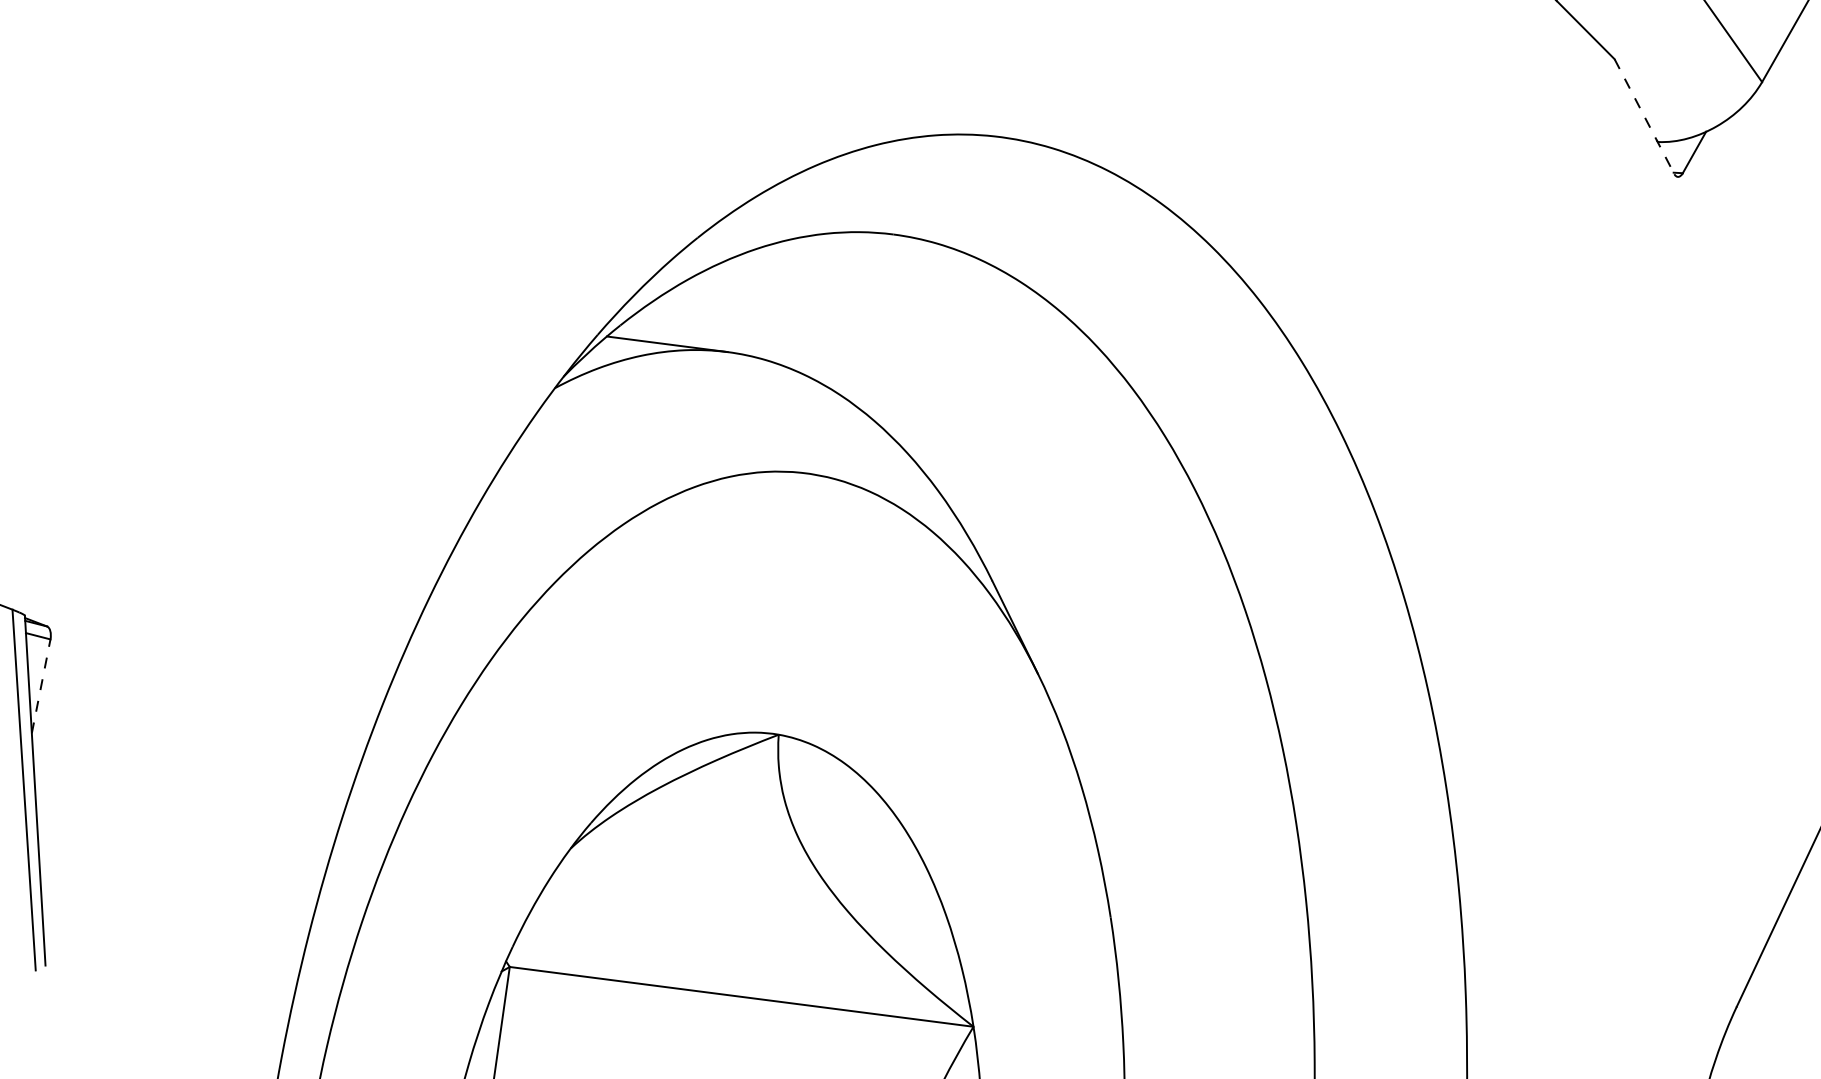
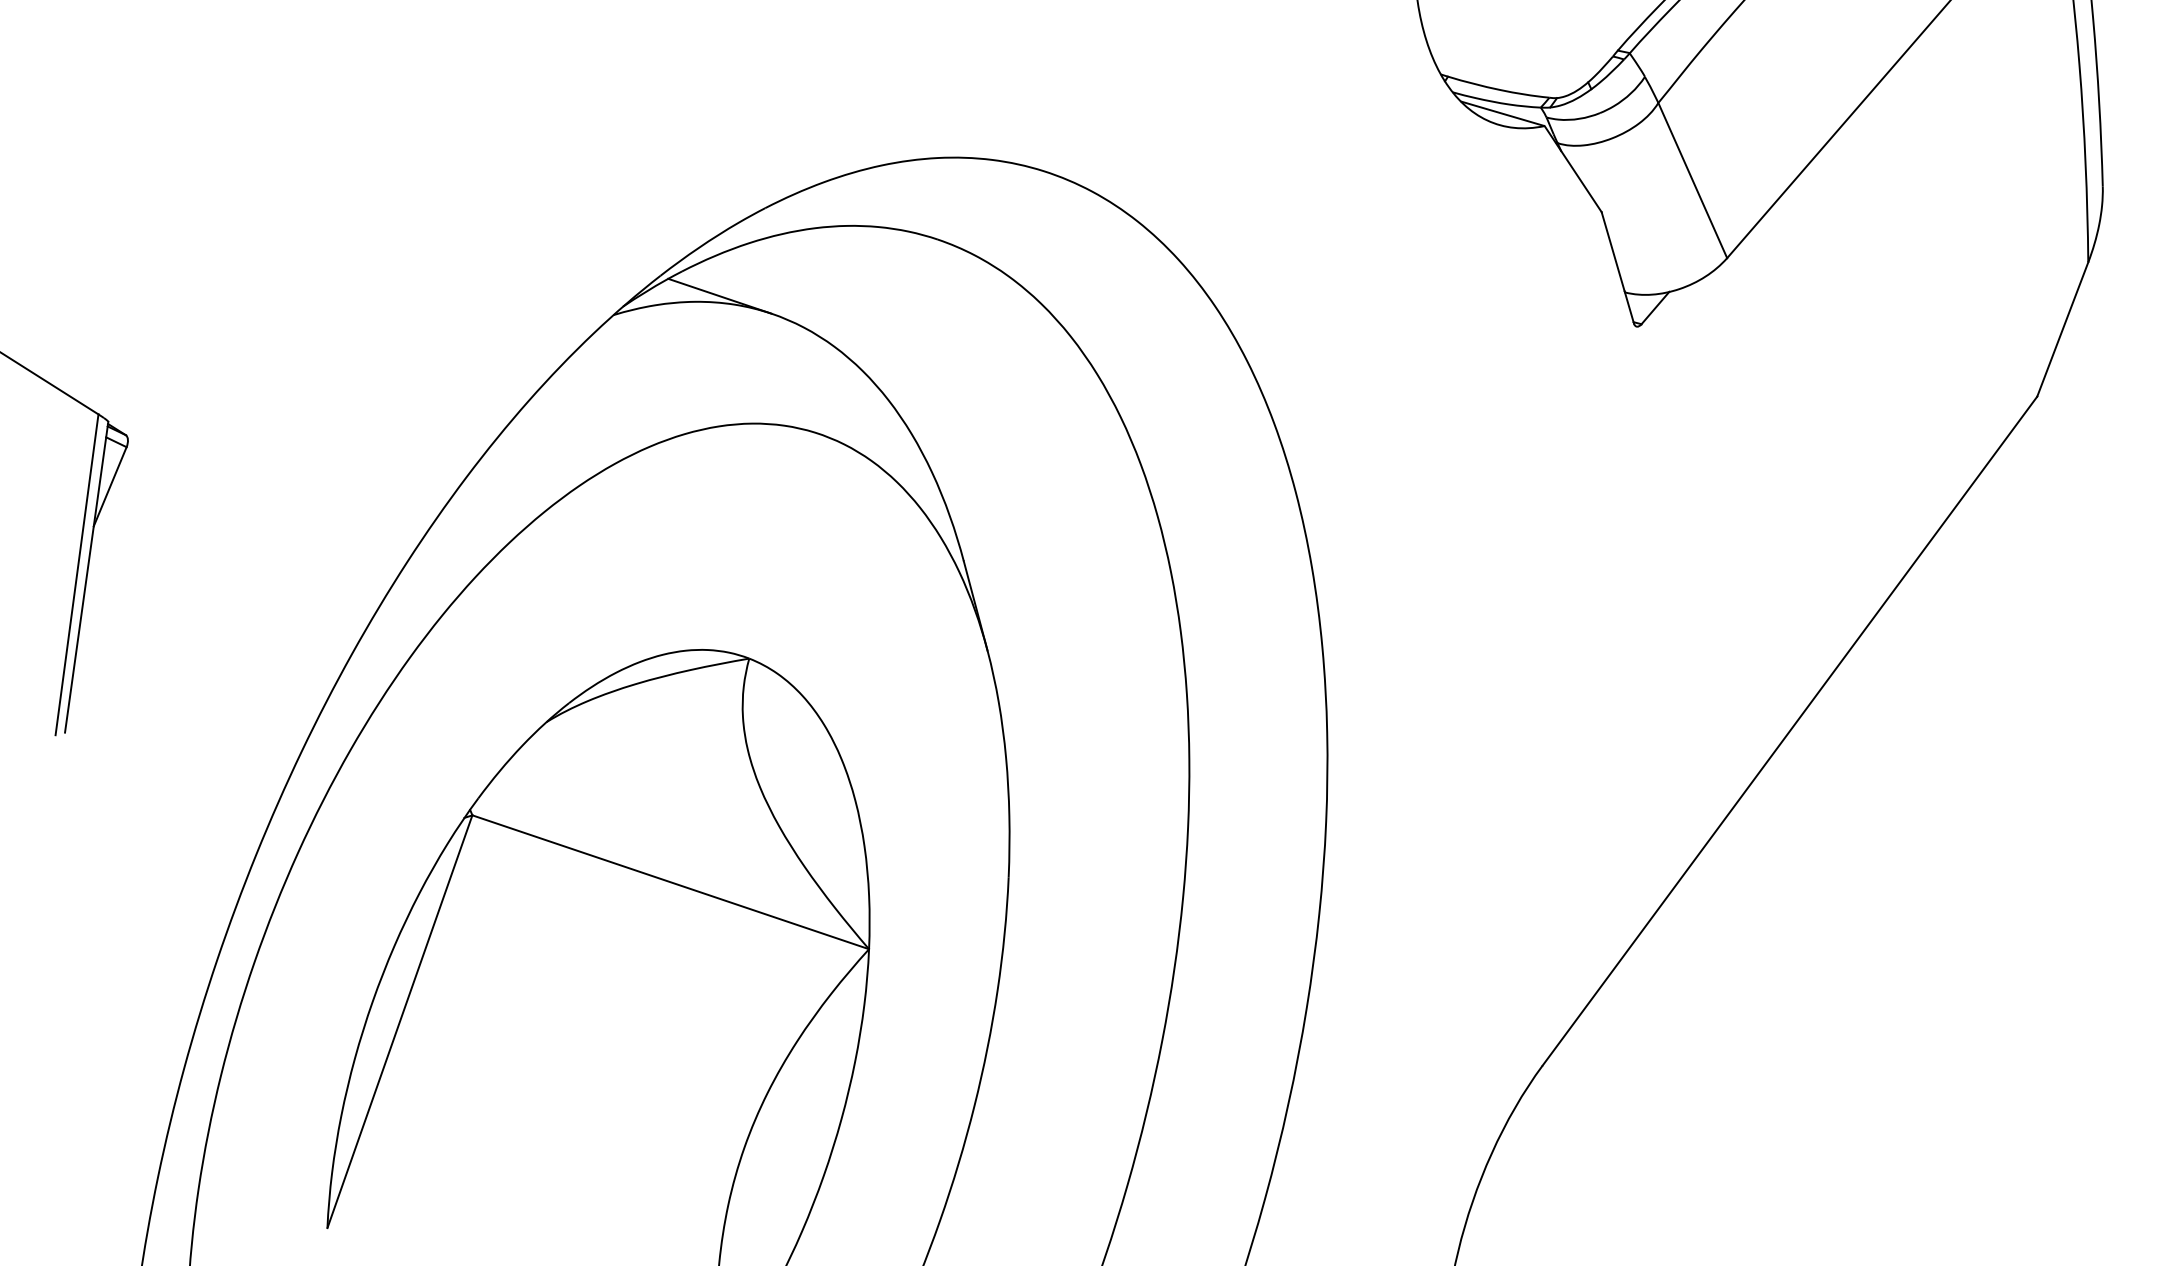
line: (1644, 117) -> (1617, 268), dashed -> solid
line: (41, 686) -> (110, 486), dashed -> solid

